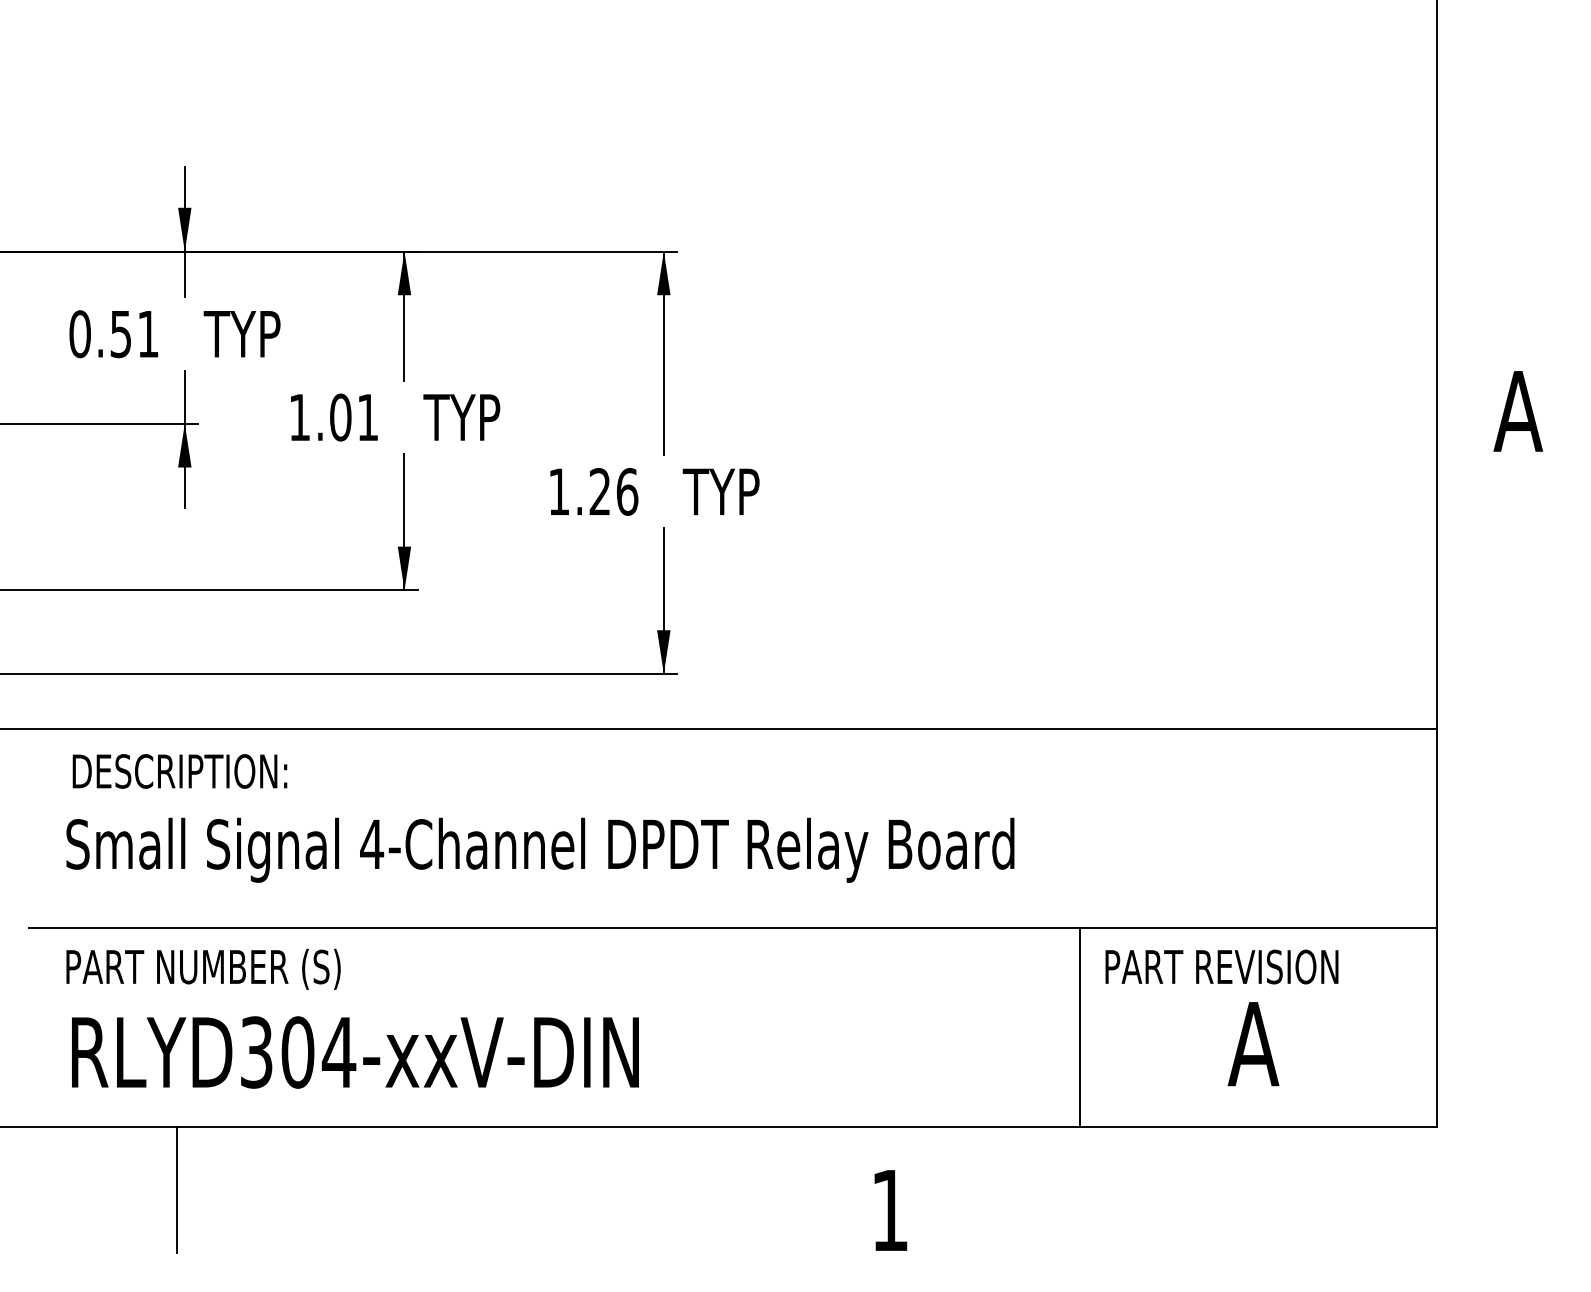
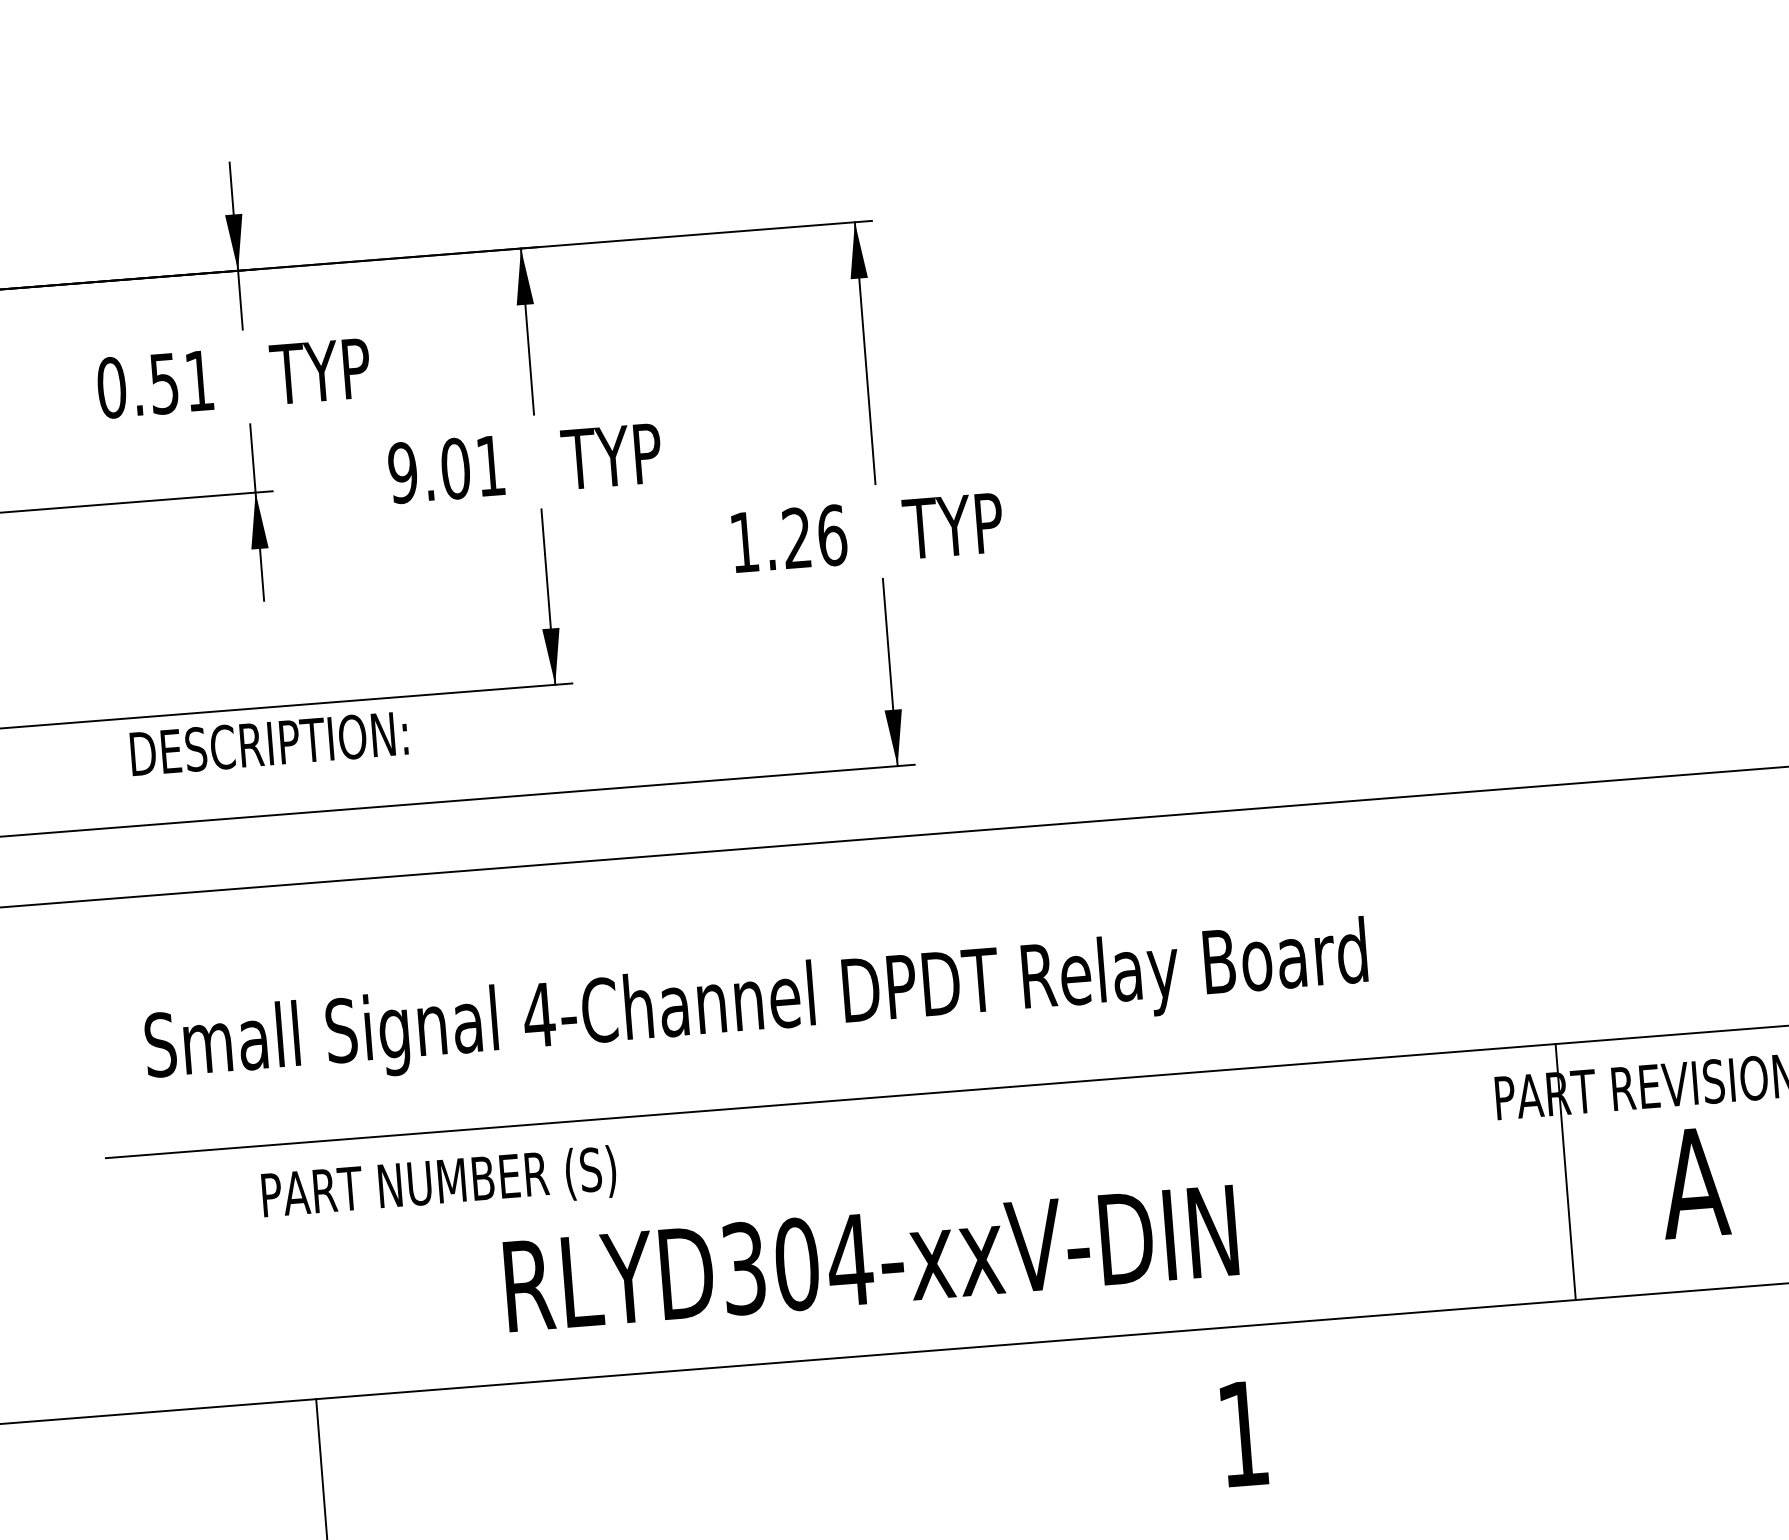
text: (299, 417) -> (402, 472), 1.01 -> 9.01
text: (179, 771) -> (268, 743), moved
text: (203, 968) -> (439, 1183), moved
line: (1079, 1027) -> (1565, 1171), moved
text: (355, 1052) -> (871, 1258), moved

